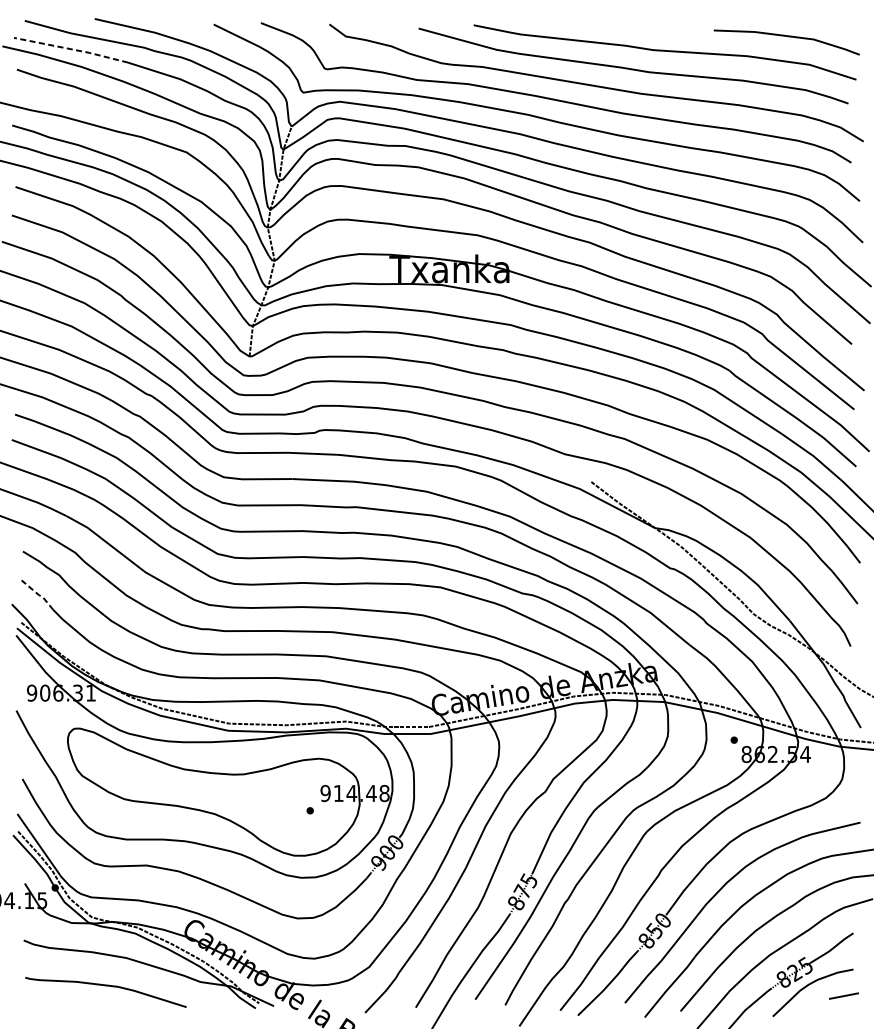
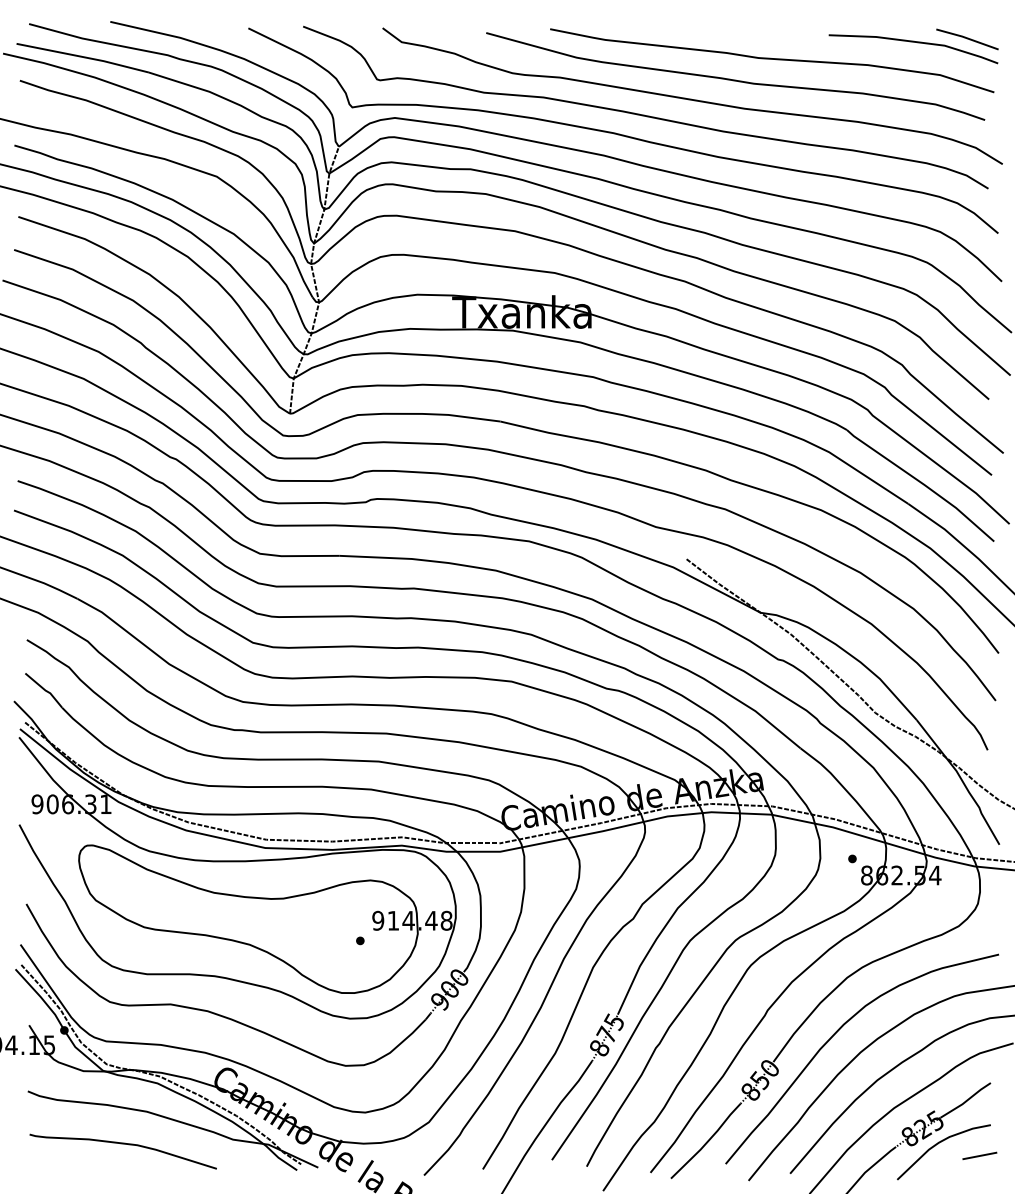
line: (833, 34) -> (967, 39), added
line: (71, 49) -> (83, 57), dashed -> solid
line: (38, 595) -> (45, 690), dashed -> solid

